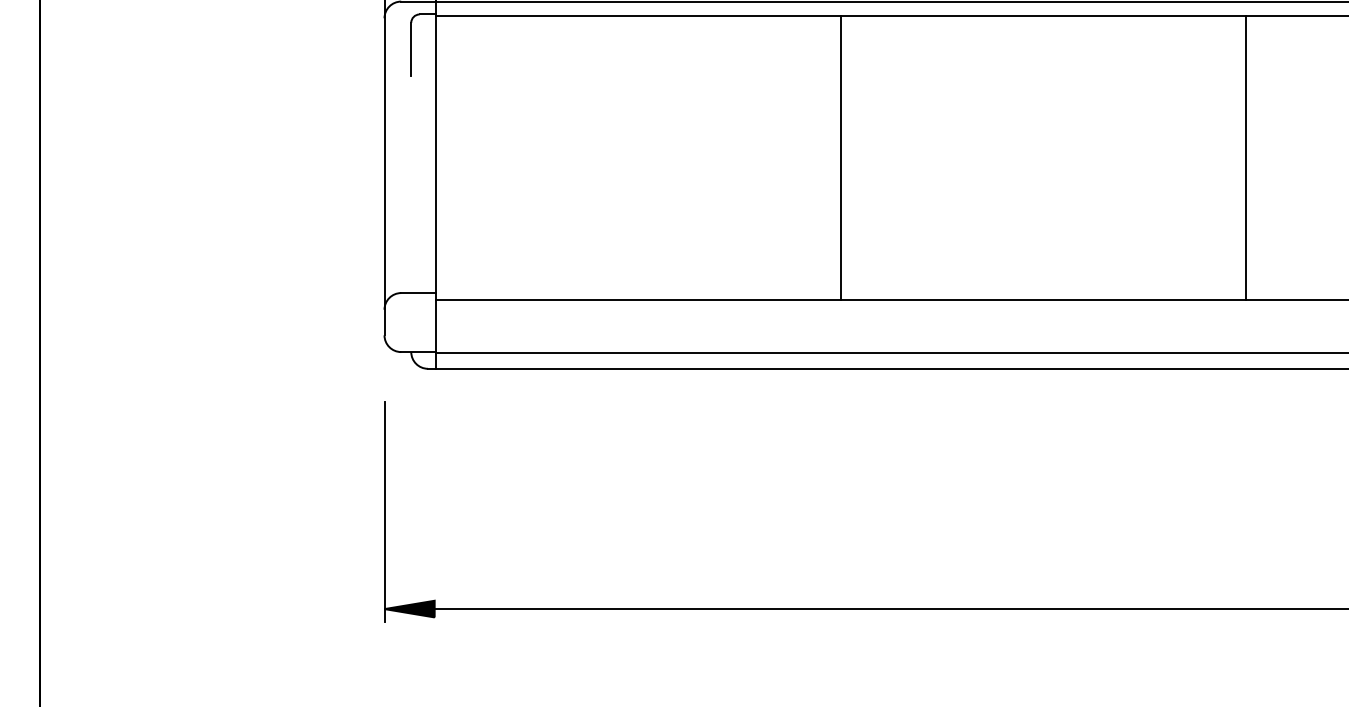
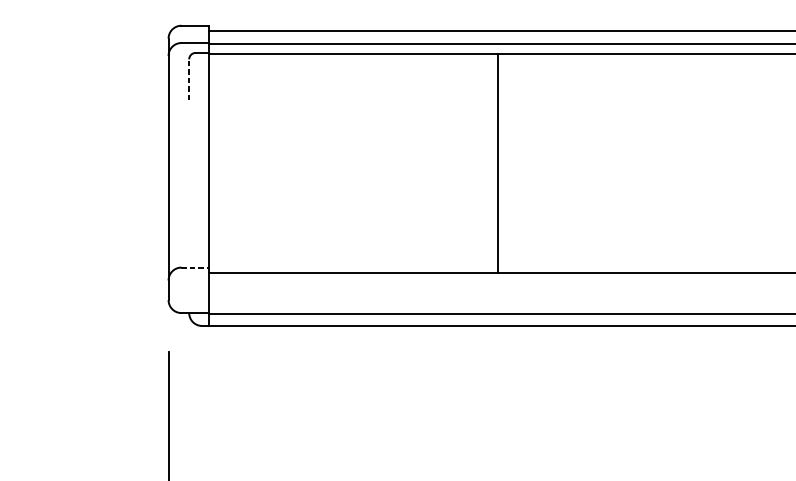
line: (411, 48) -> (189, 79), solid -> dashed
line: (841, 157) -> (498, 163), moved
line: (418, 293) -> (194, 267), solid -> dashed

